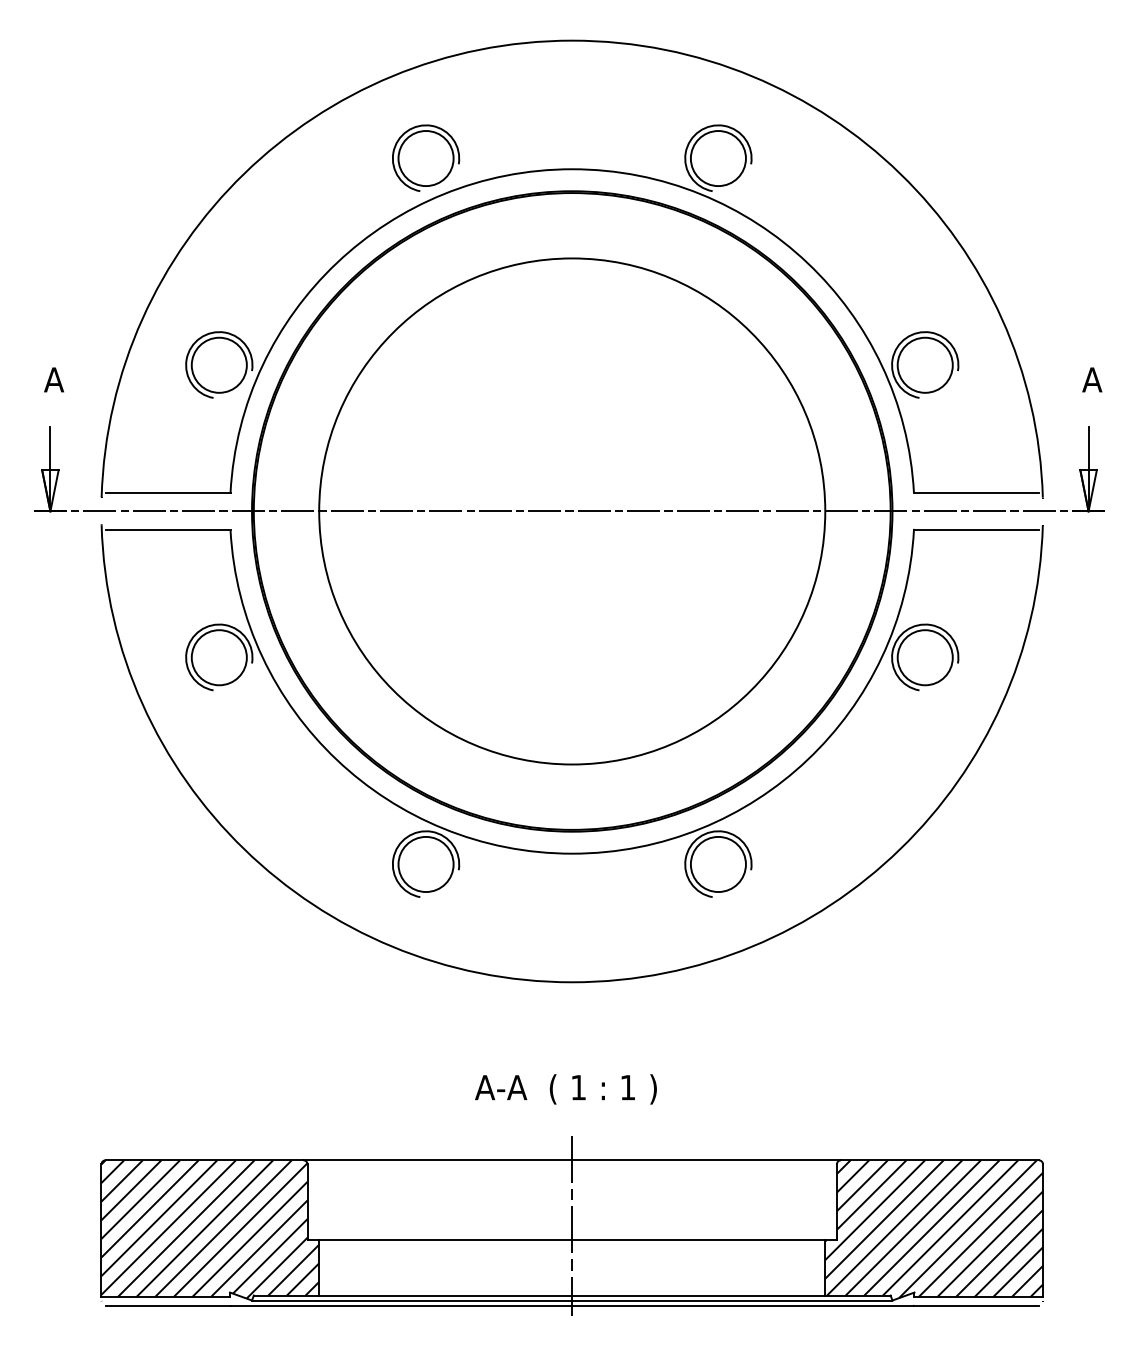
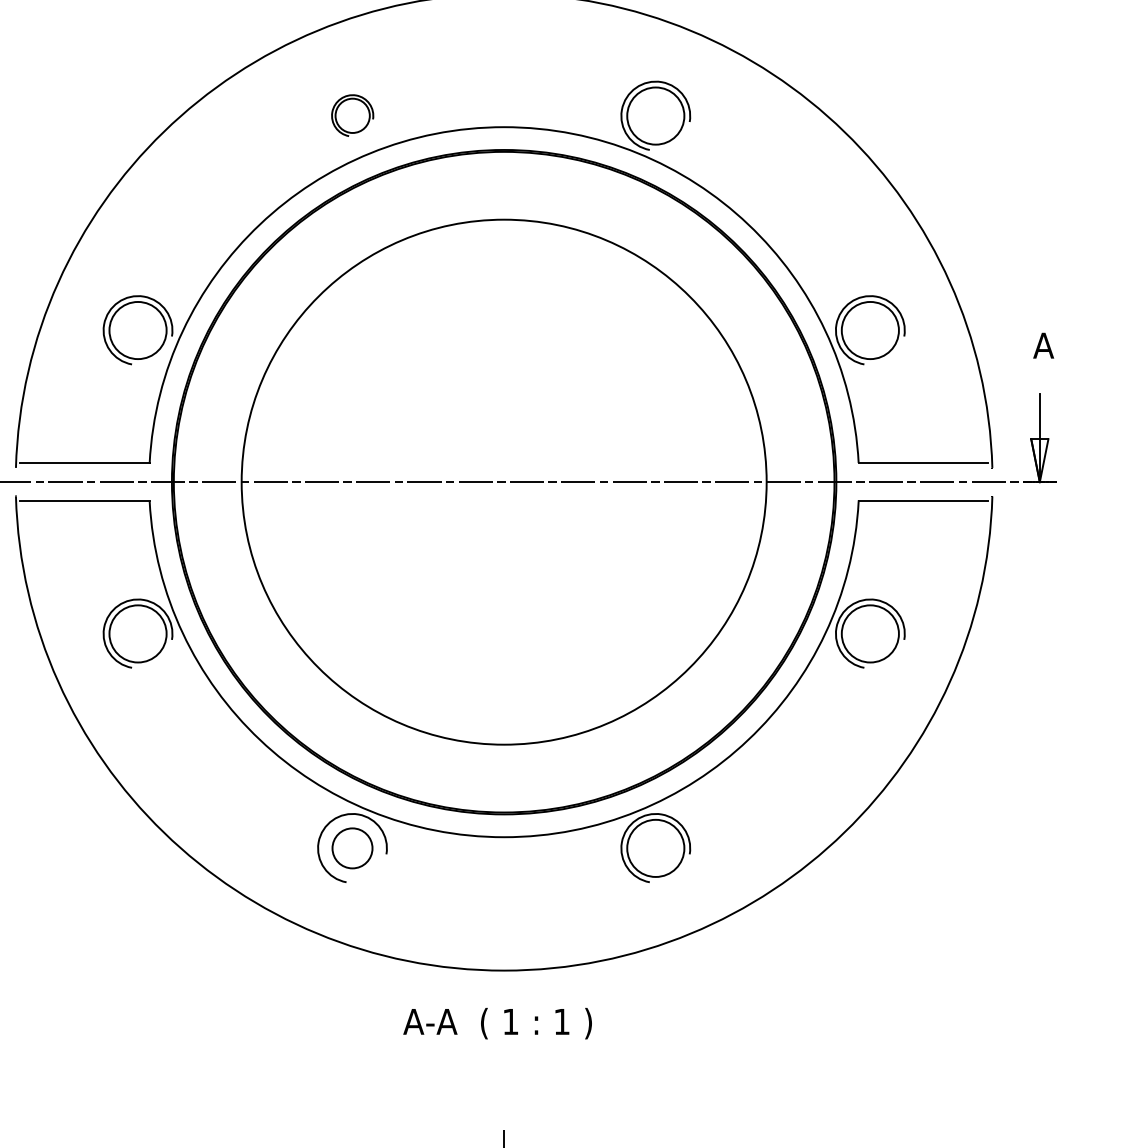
part: (426, 157) -> (352, 114), size x0.6
circle: (425, 864) -> (351, 848), size x0.7
text: (565, 1089) -> (497, 1023), moved

